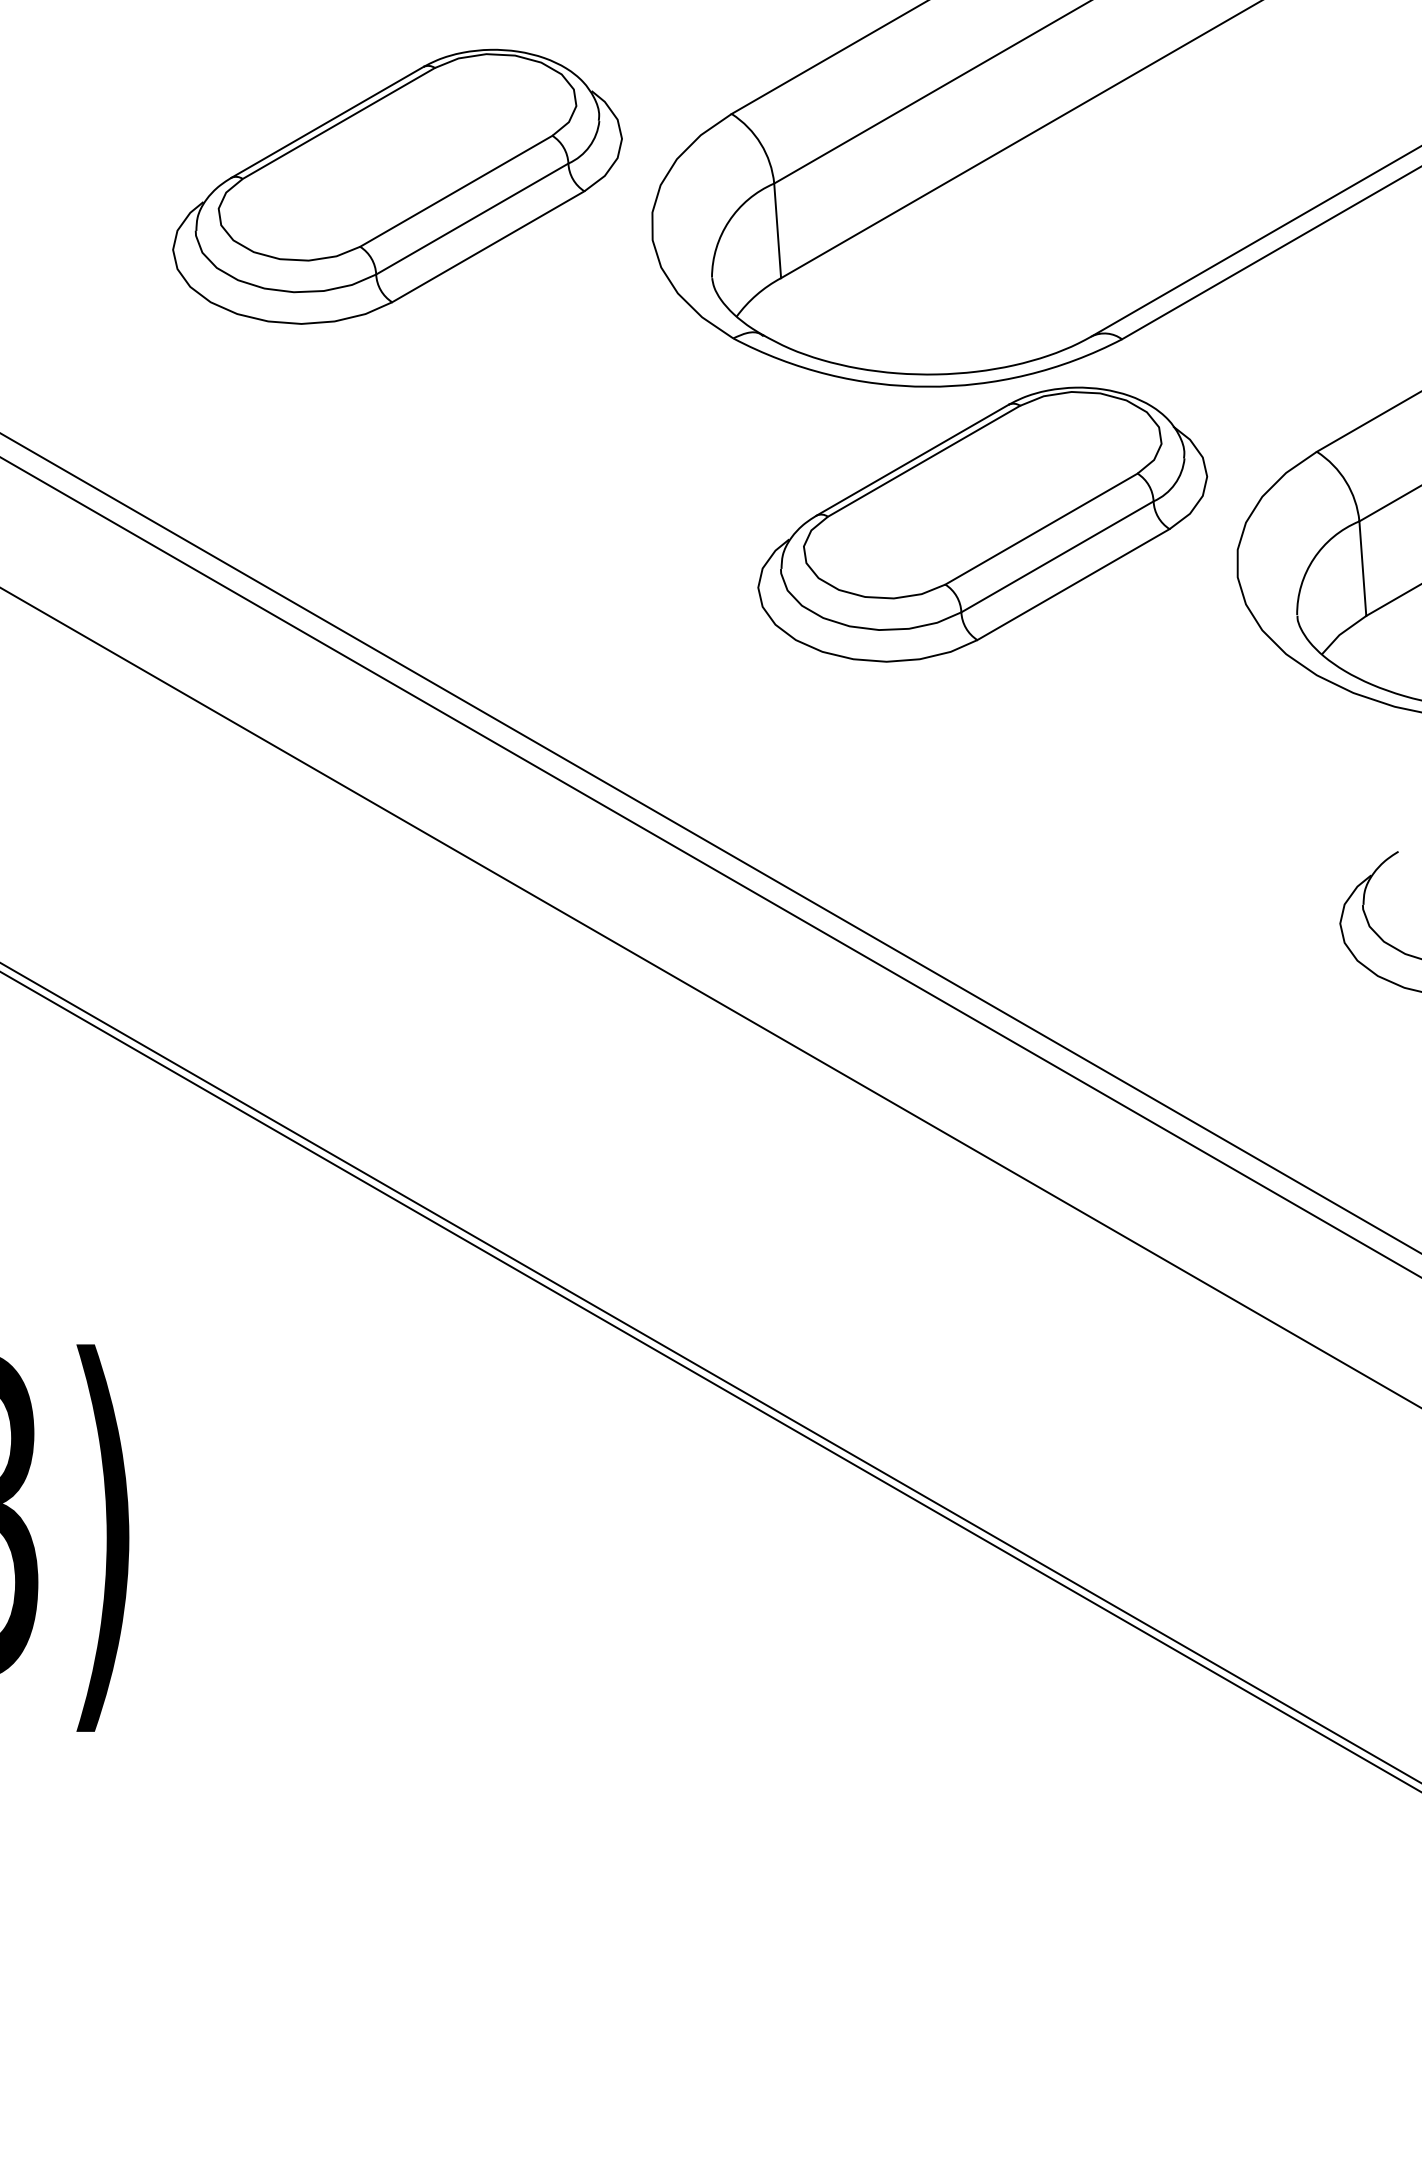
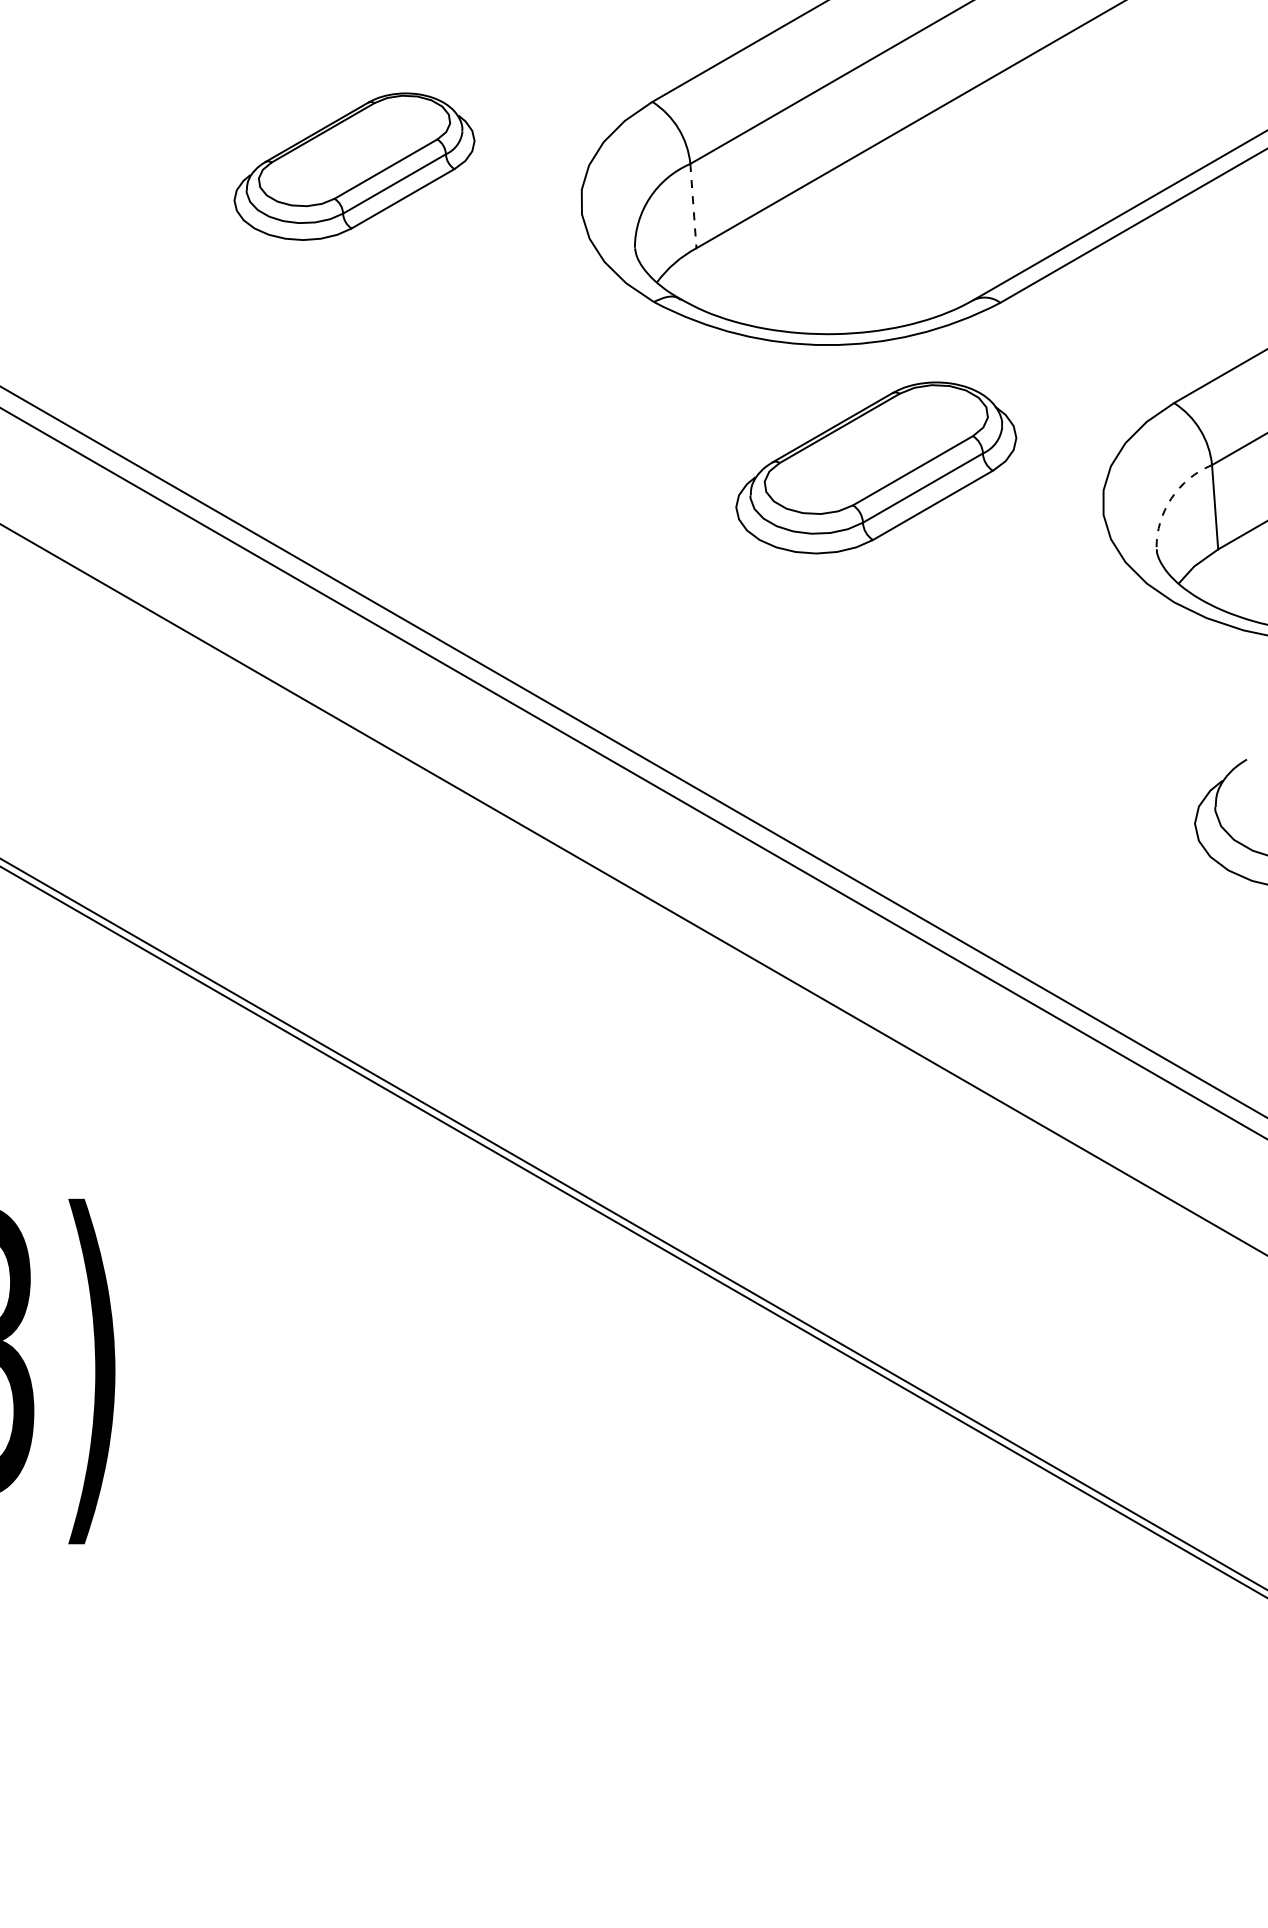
part: (397, 186) -> (354, 166), size x0.6
line: (777, 231) -> (693, 206), solid -> dashed
part: (982, 524) -> (876, 467), size x0.7
arc: (1313, 558) -> (1171, 498), solid -> dashed

